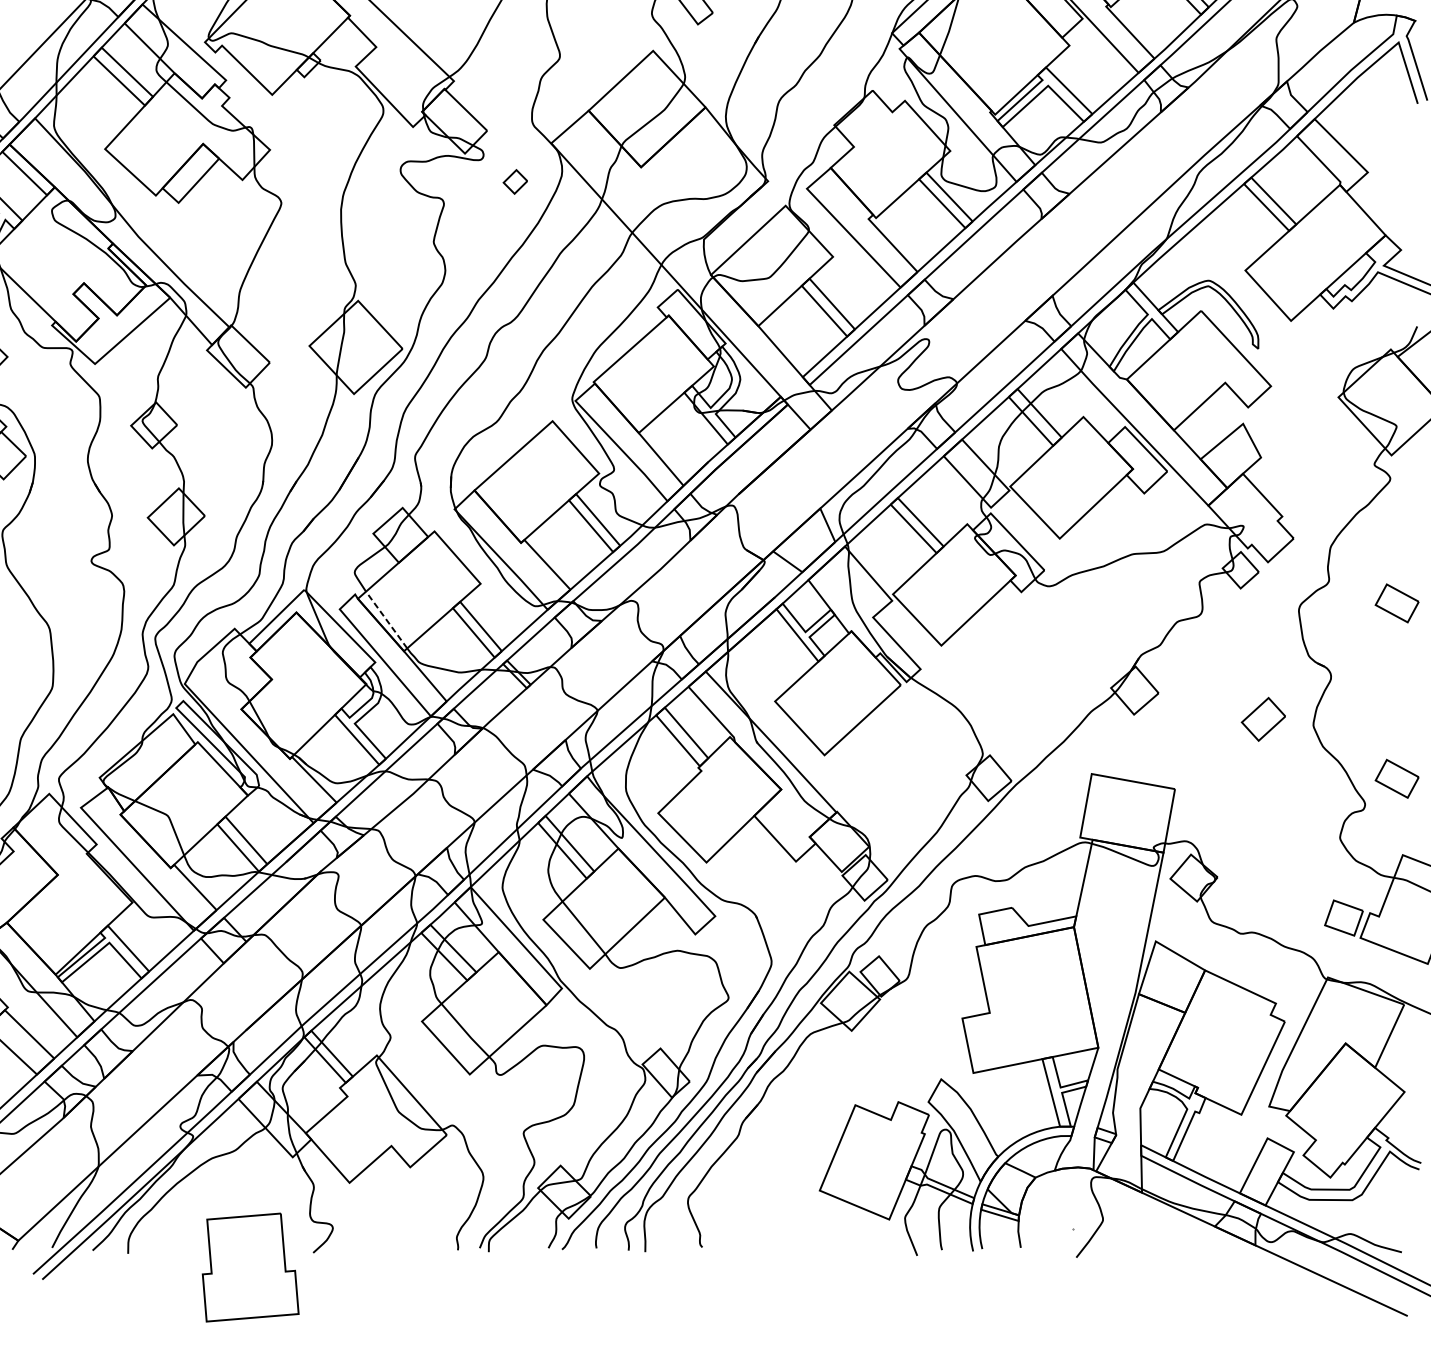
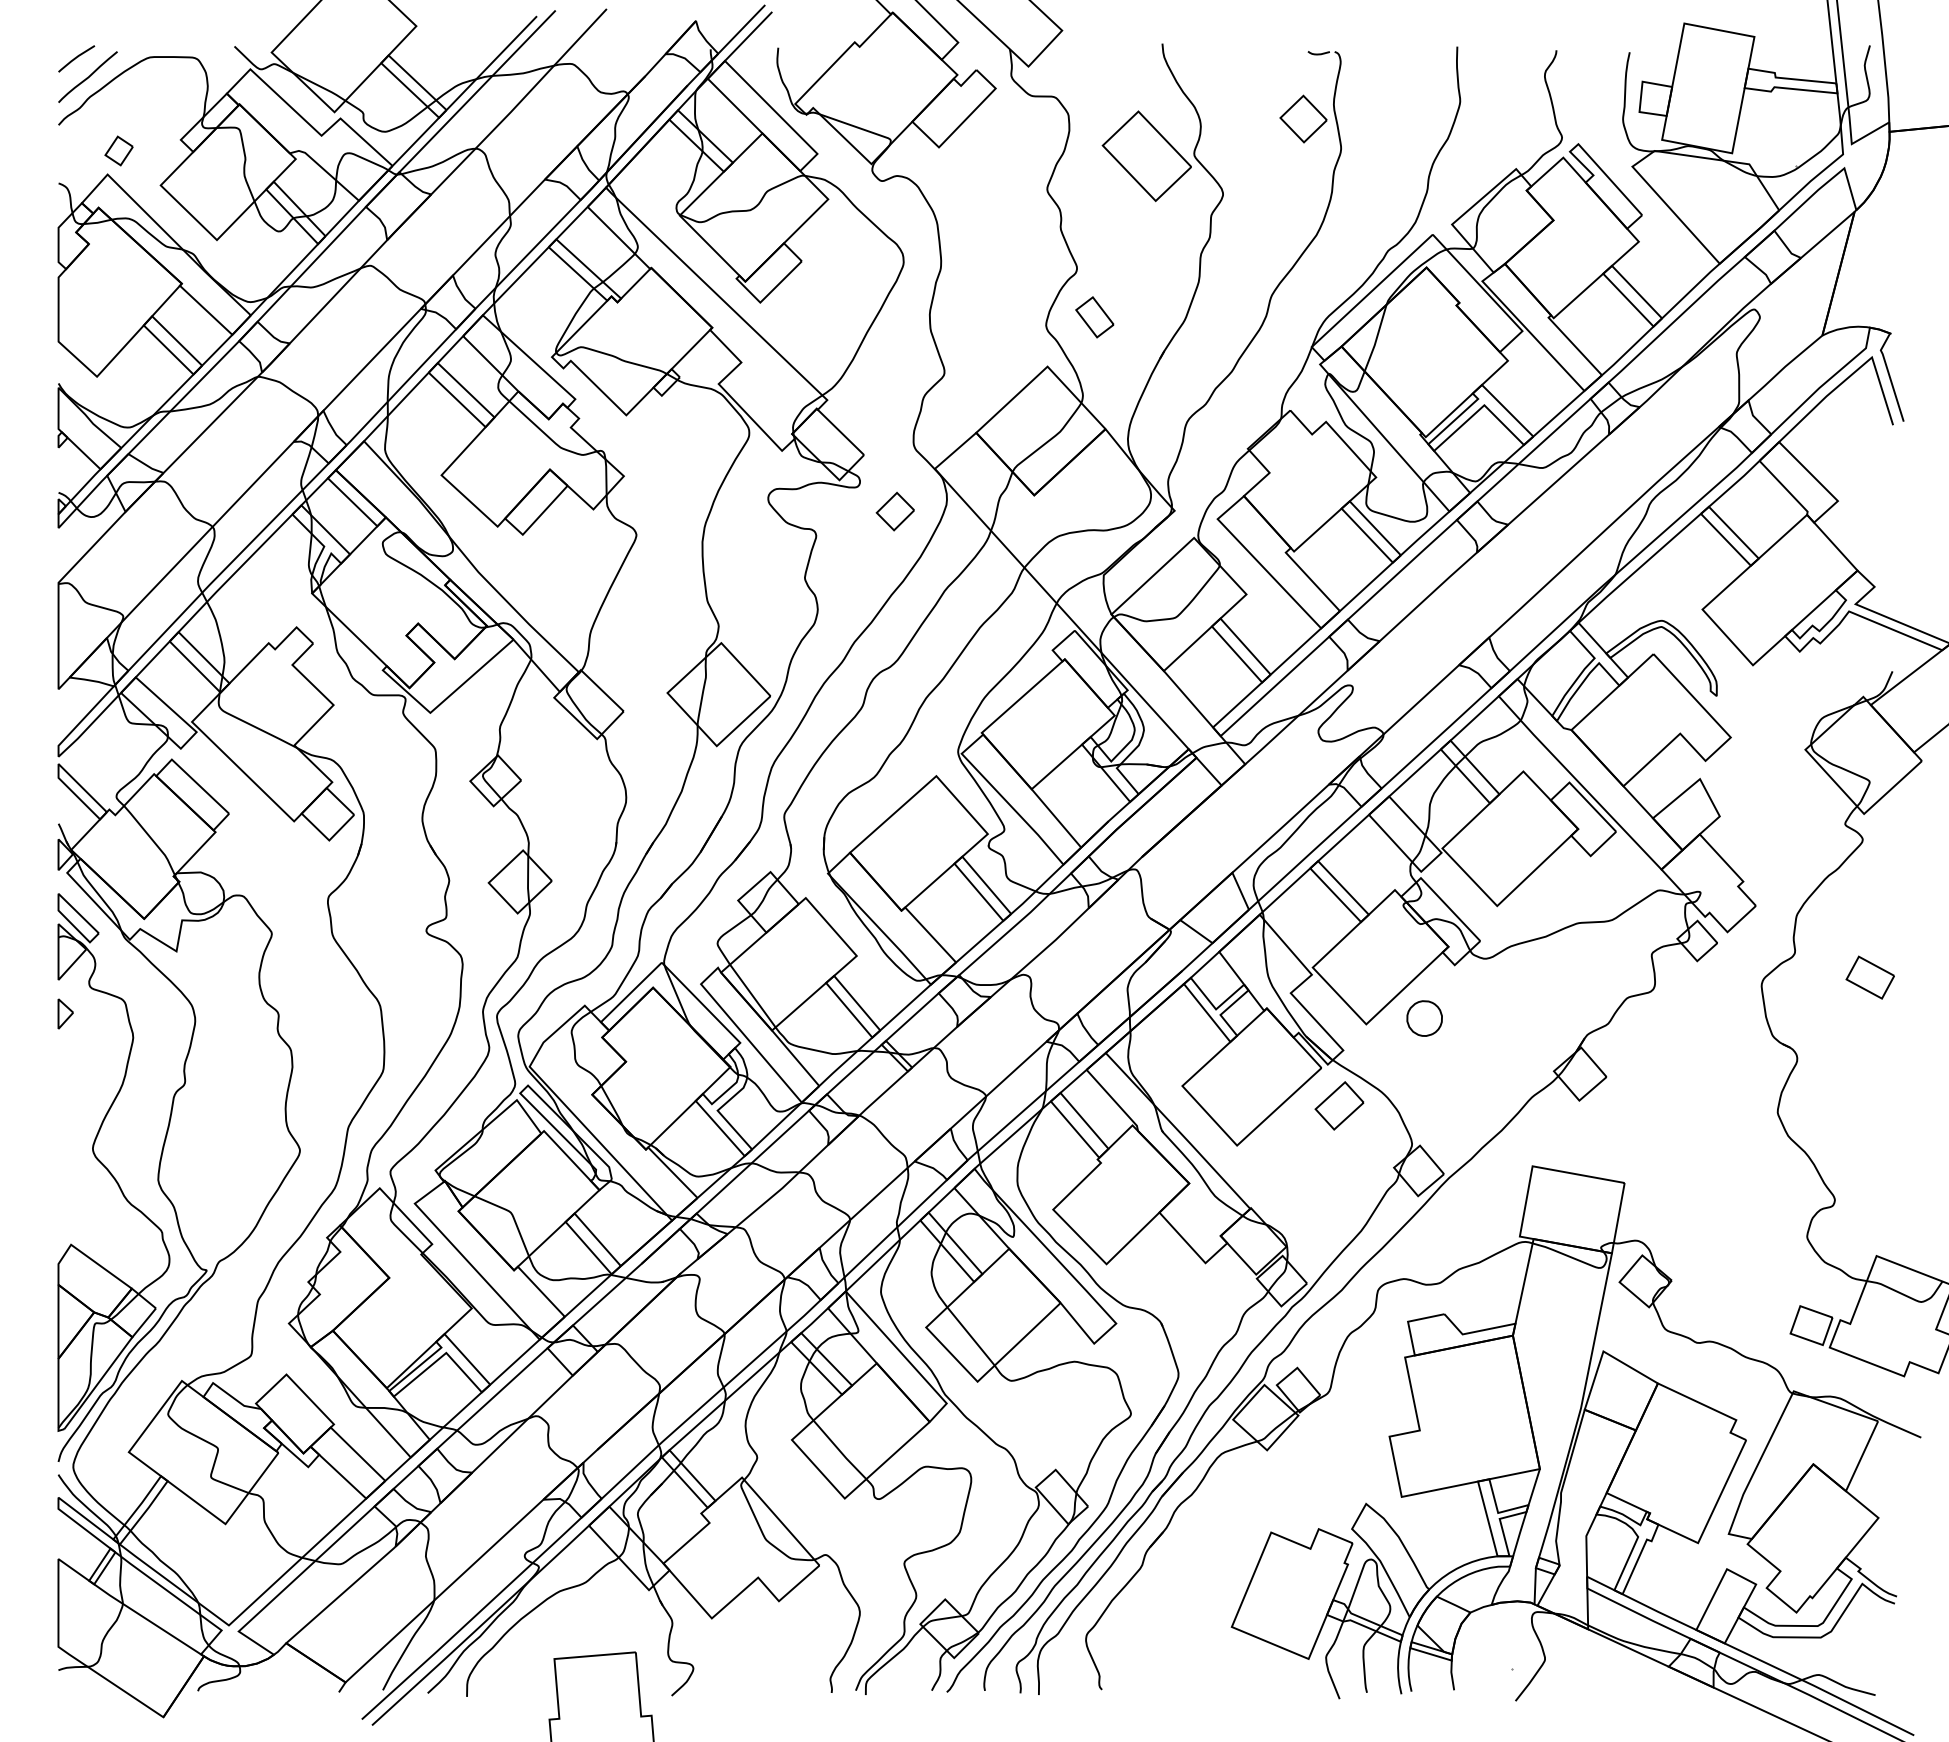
part: (514, 181) -> (894, 511), size x1.43
line: (386, 620) -> (752, 996), dashed -> solid
part: (994, 640) -> (1424, 1018), added
part: (1263, 719) -> (1339, 1105), moved
part: (1396, 778) -> (1869, 1171), removed

